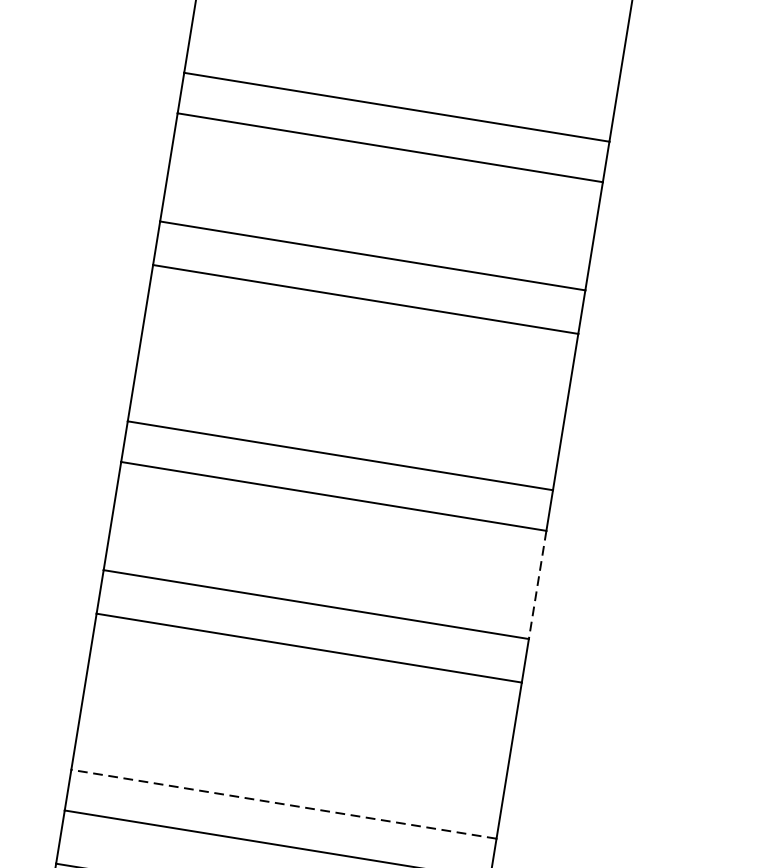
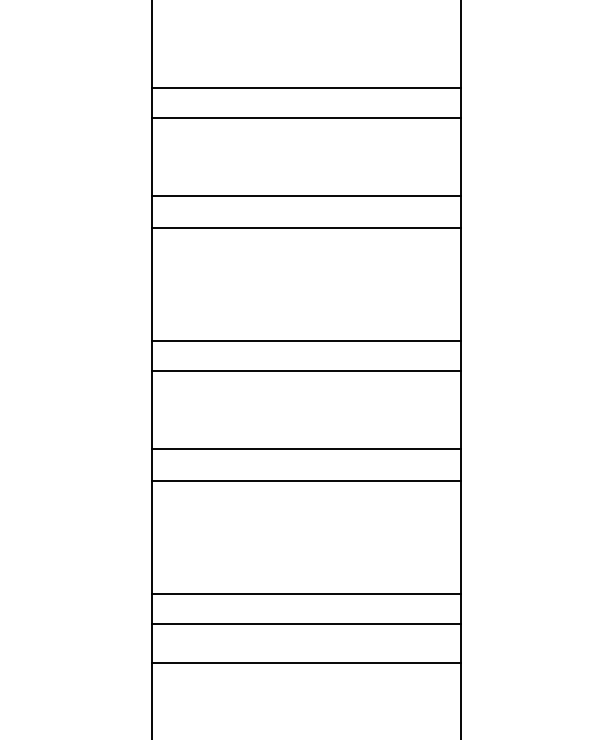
line: (536, 585) -> (460, 410), dashed -> solid
line: (283, 804) -> (306, 594), dashed -> solid

